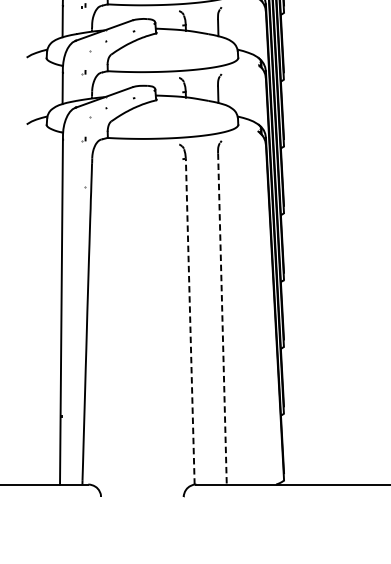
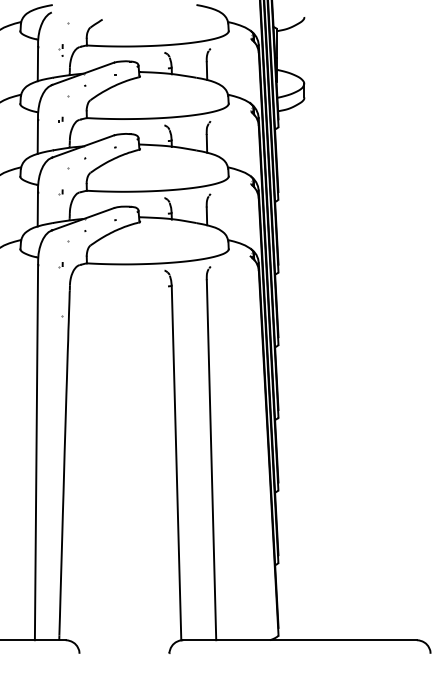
line: (222, 319) -> (211, 460), dashed -> solid
line: (190, 321) -> (176, 462), dashed -> solid

